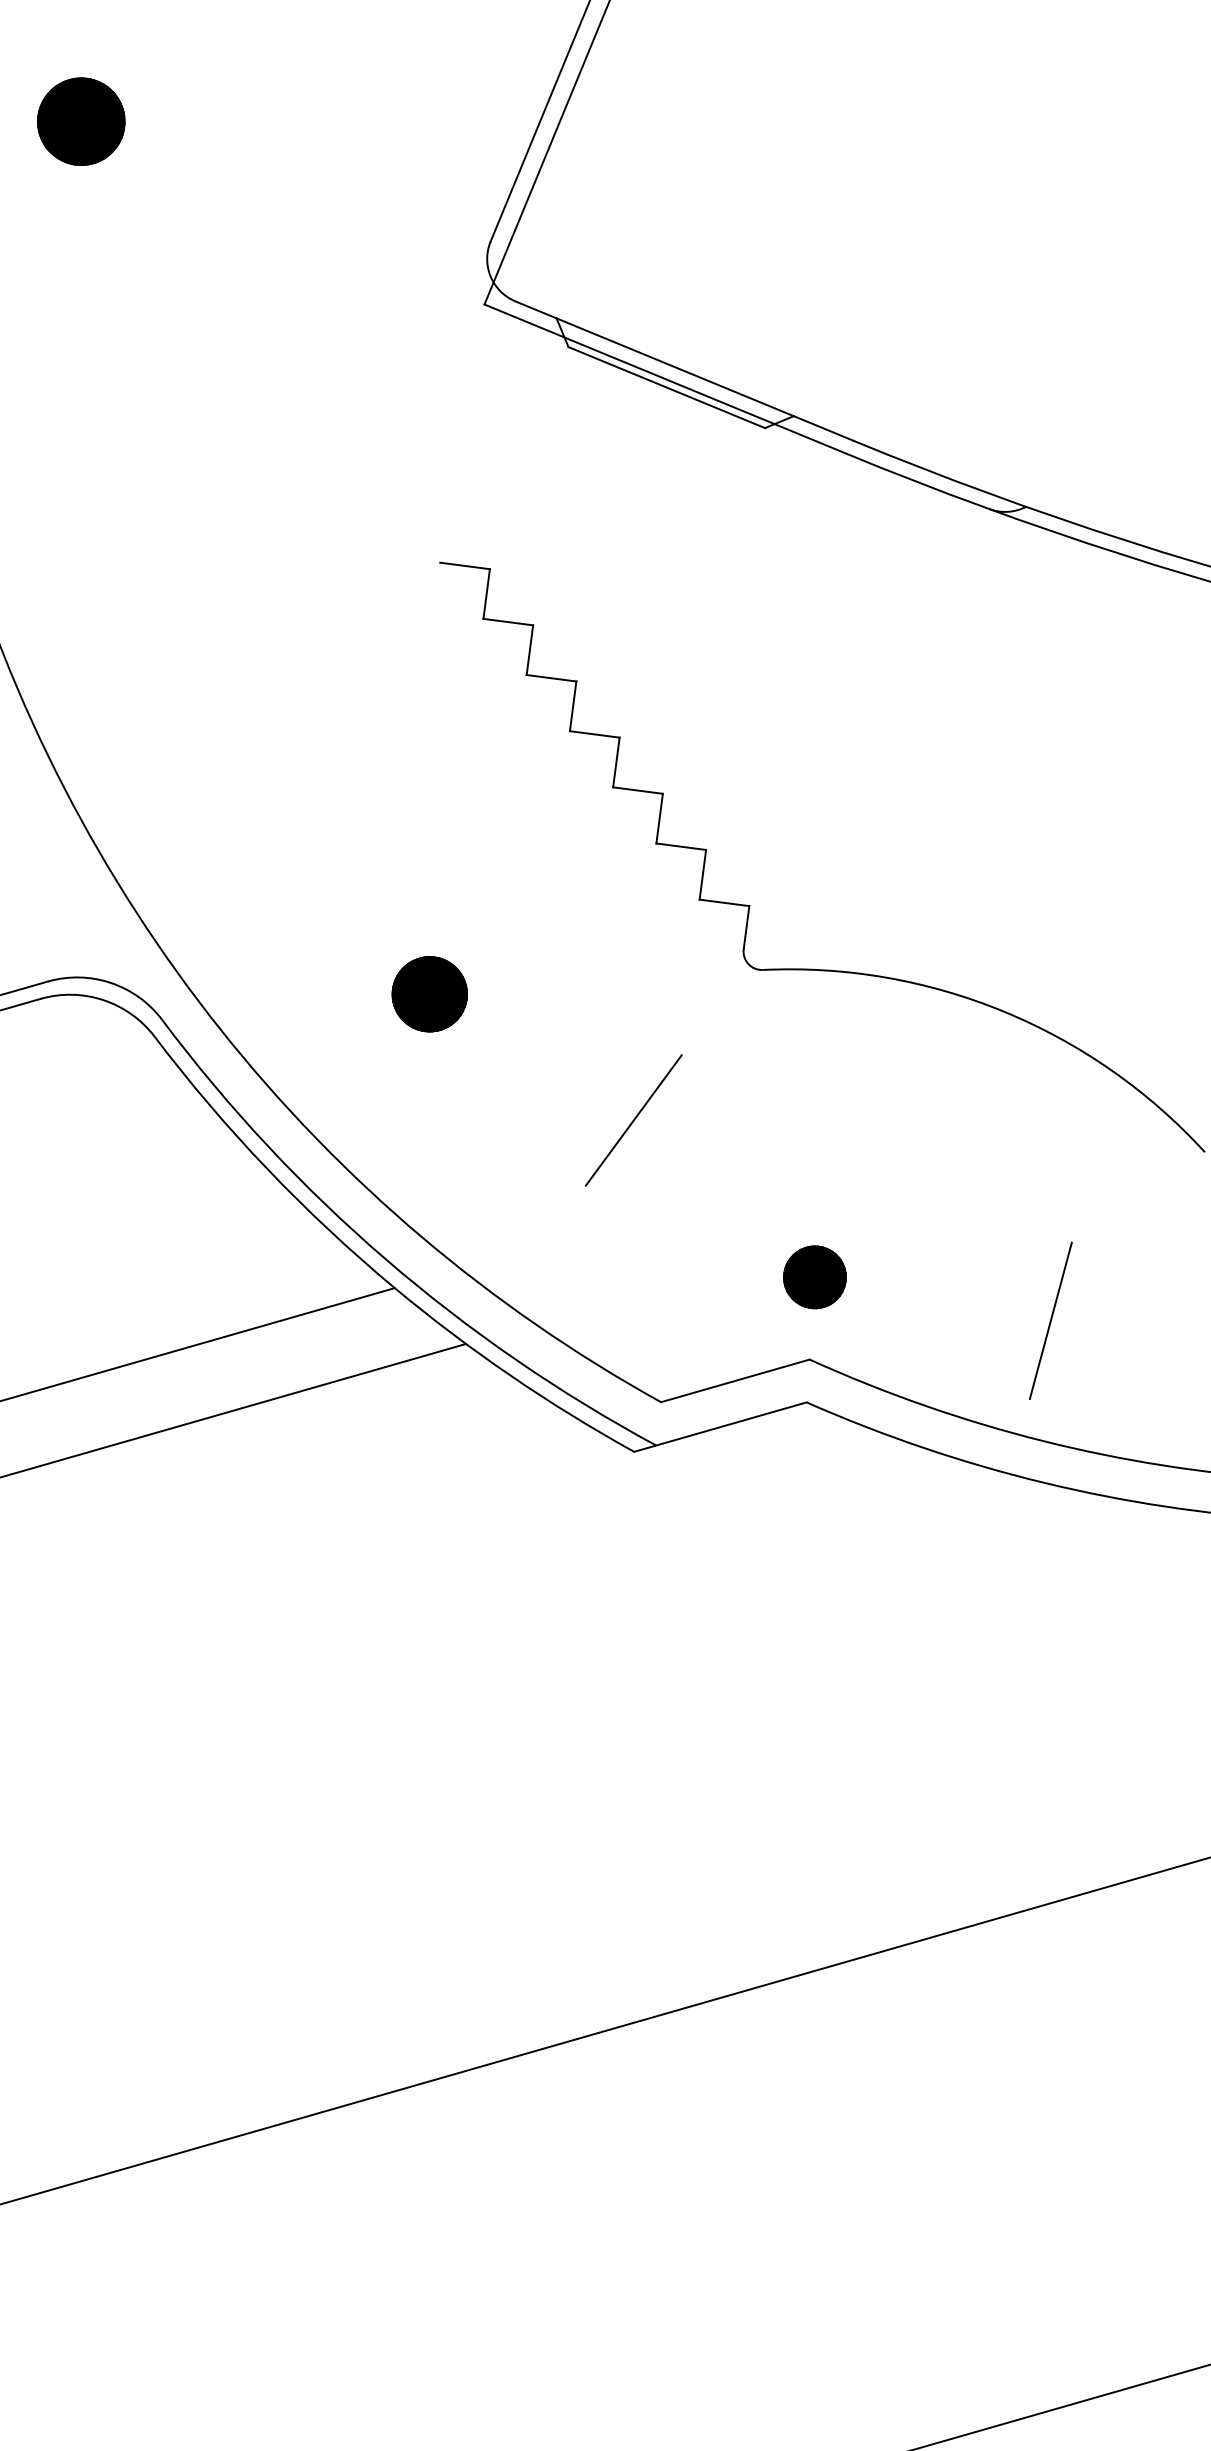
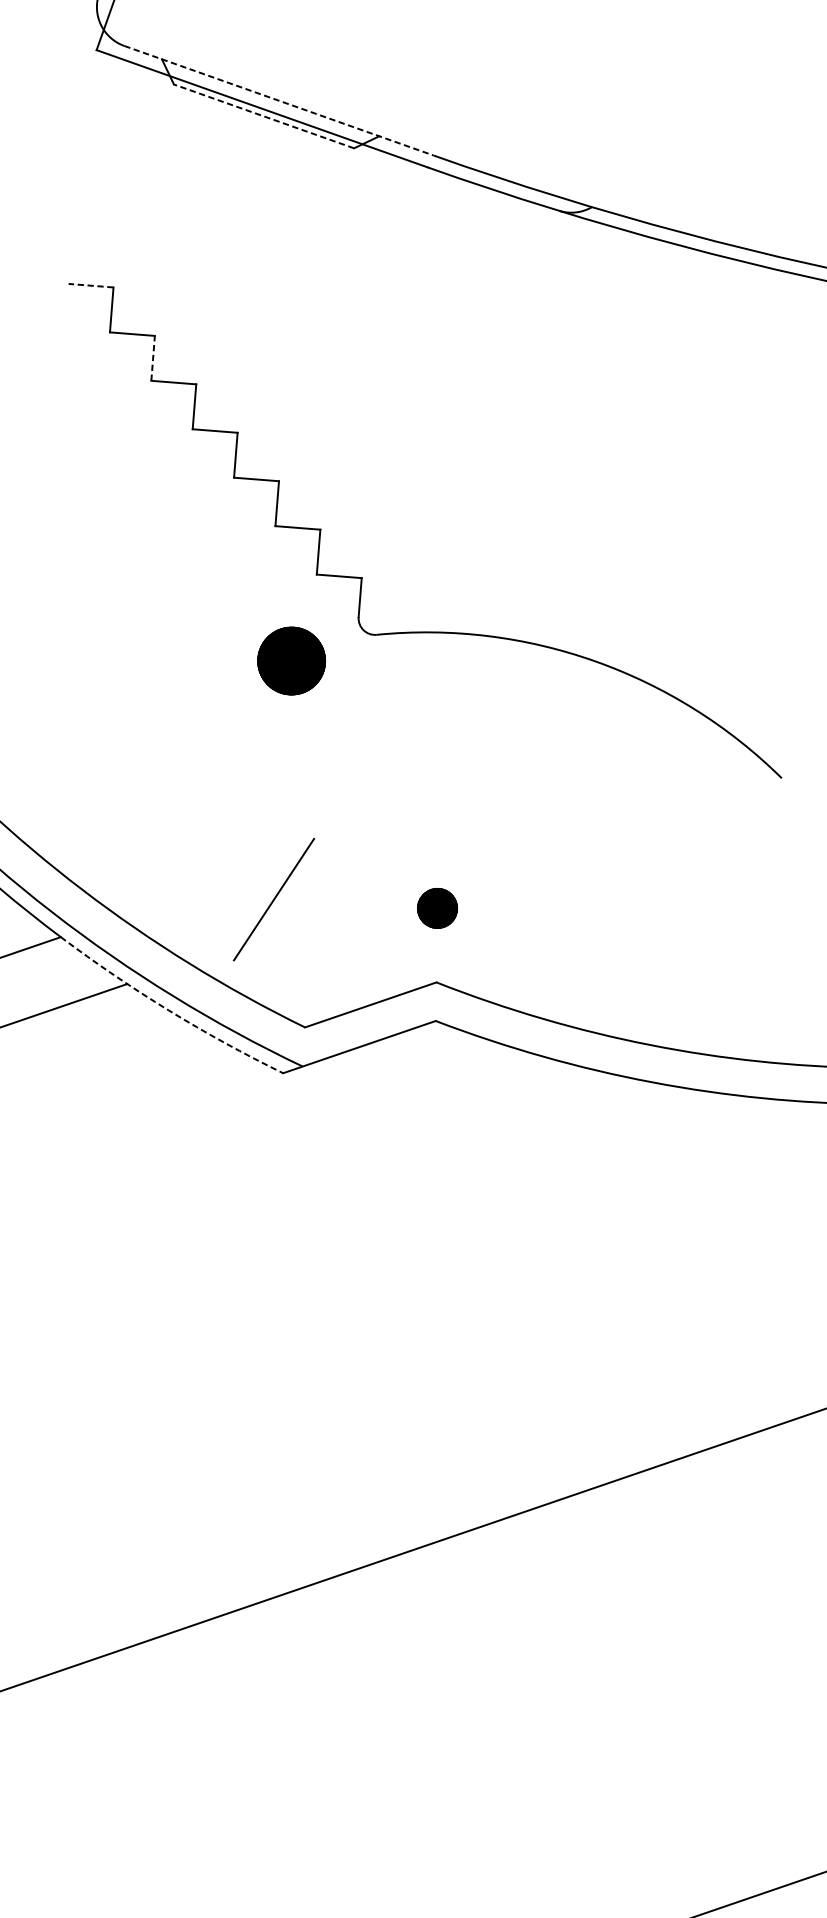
line: (684, 371) -> (279, 101), solid -> dashed
line: (666, 387) -> (263, 116), solid -> dashed
line: (464, 565) -> (90, 285), solid -> dashed
line: (529, 649) -> (152, 357), solid -> dashed
part: (429, 994) -> (291, 661), moved
line: (633, 1120) -> (273, 899), moved
part: (814, 1277) -> (437, 908), size x0.7
line: (1050, 1320) -> (650, 936), removed
arc: (510, 1375) -> (168, 1010), solid -> dashed

